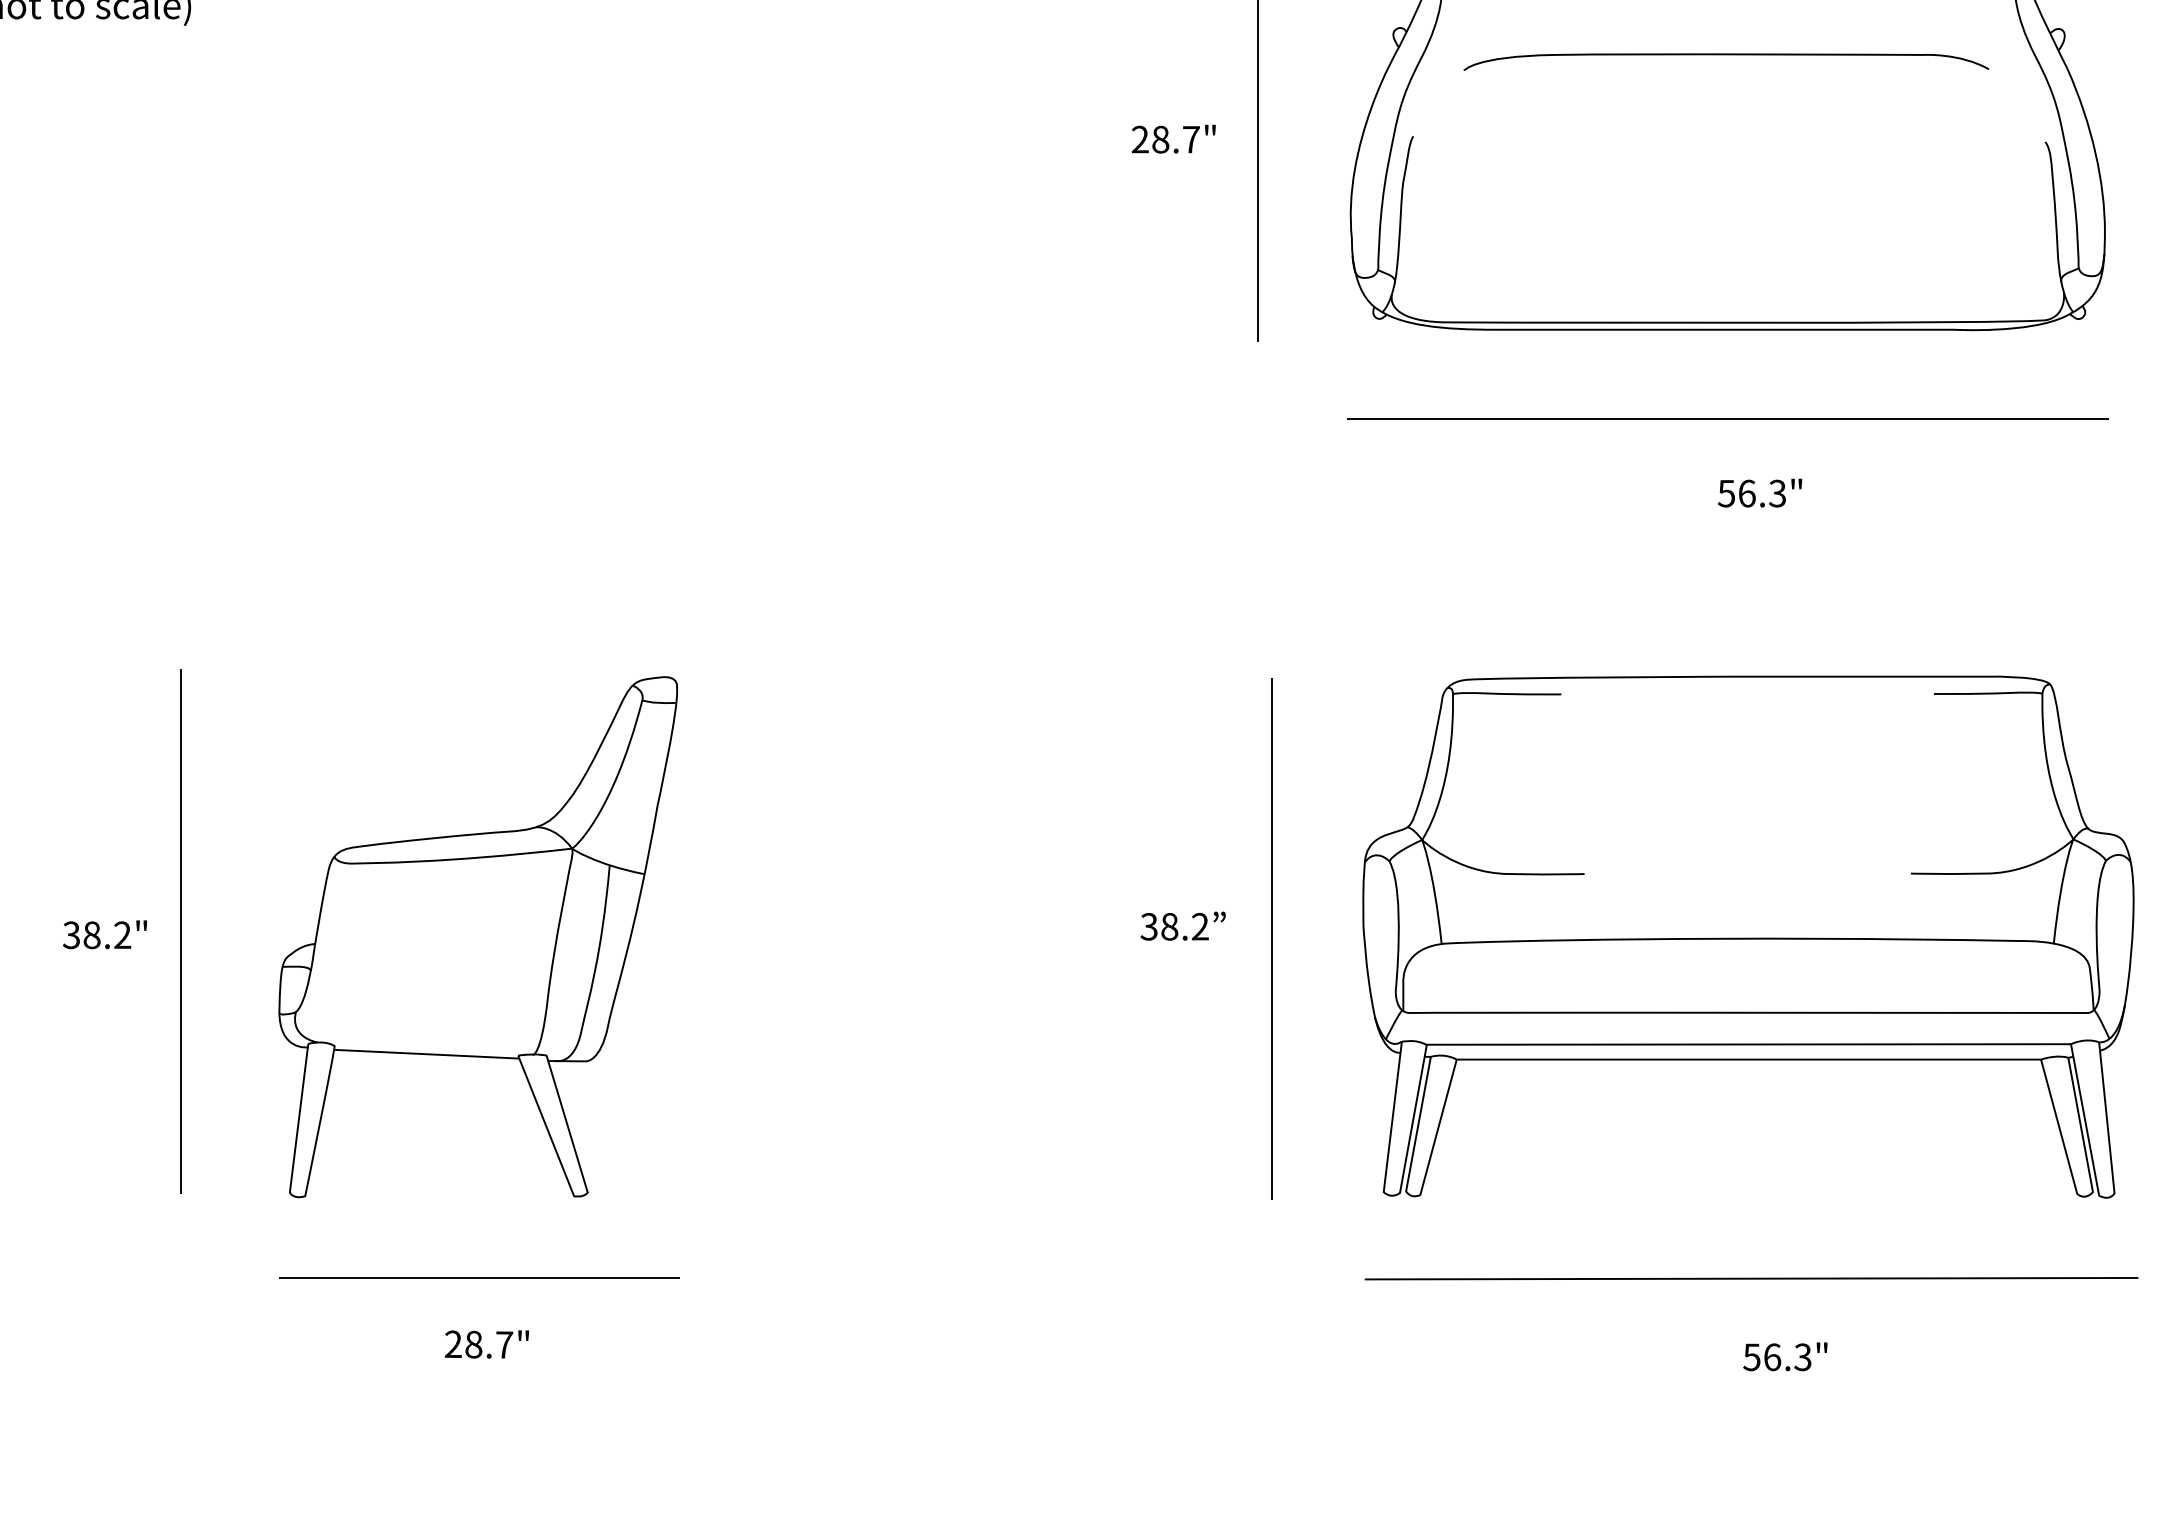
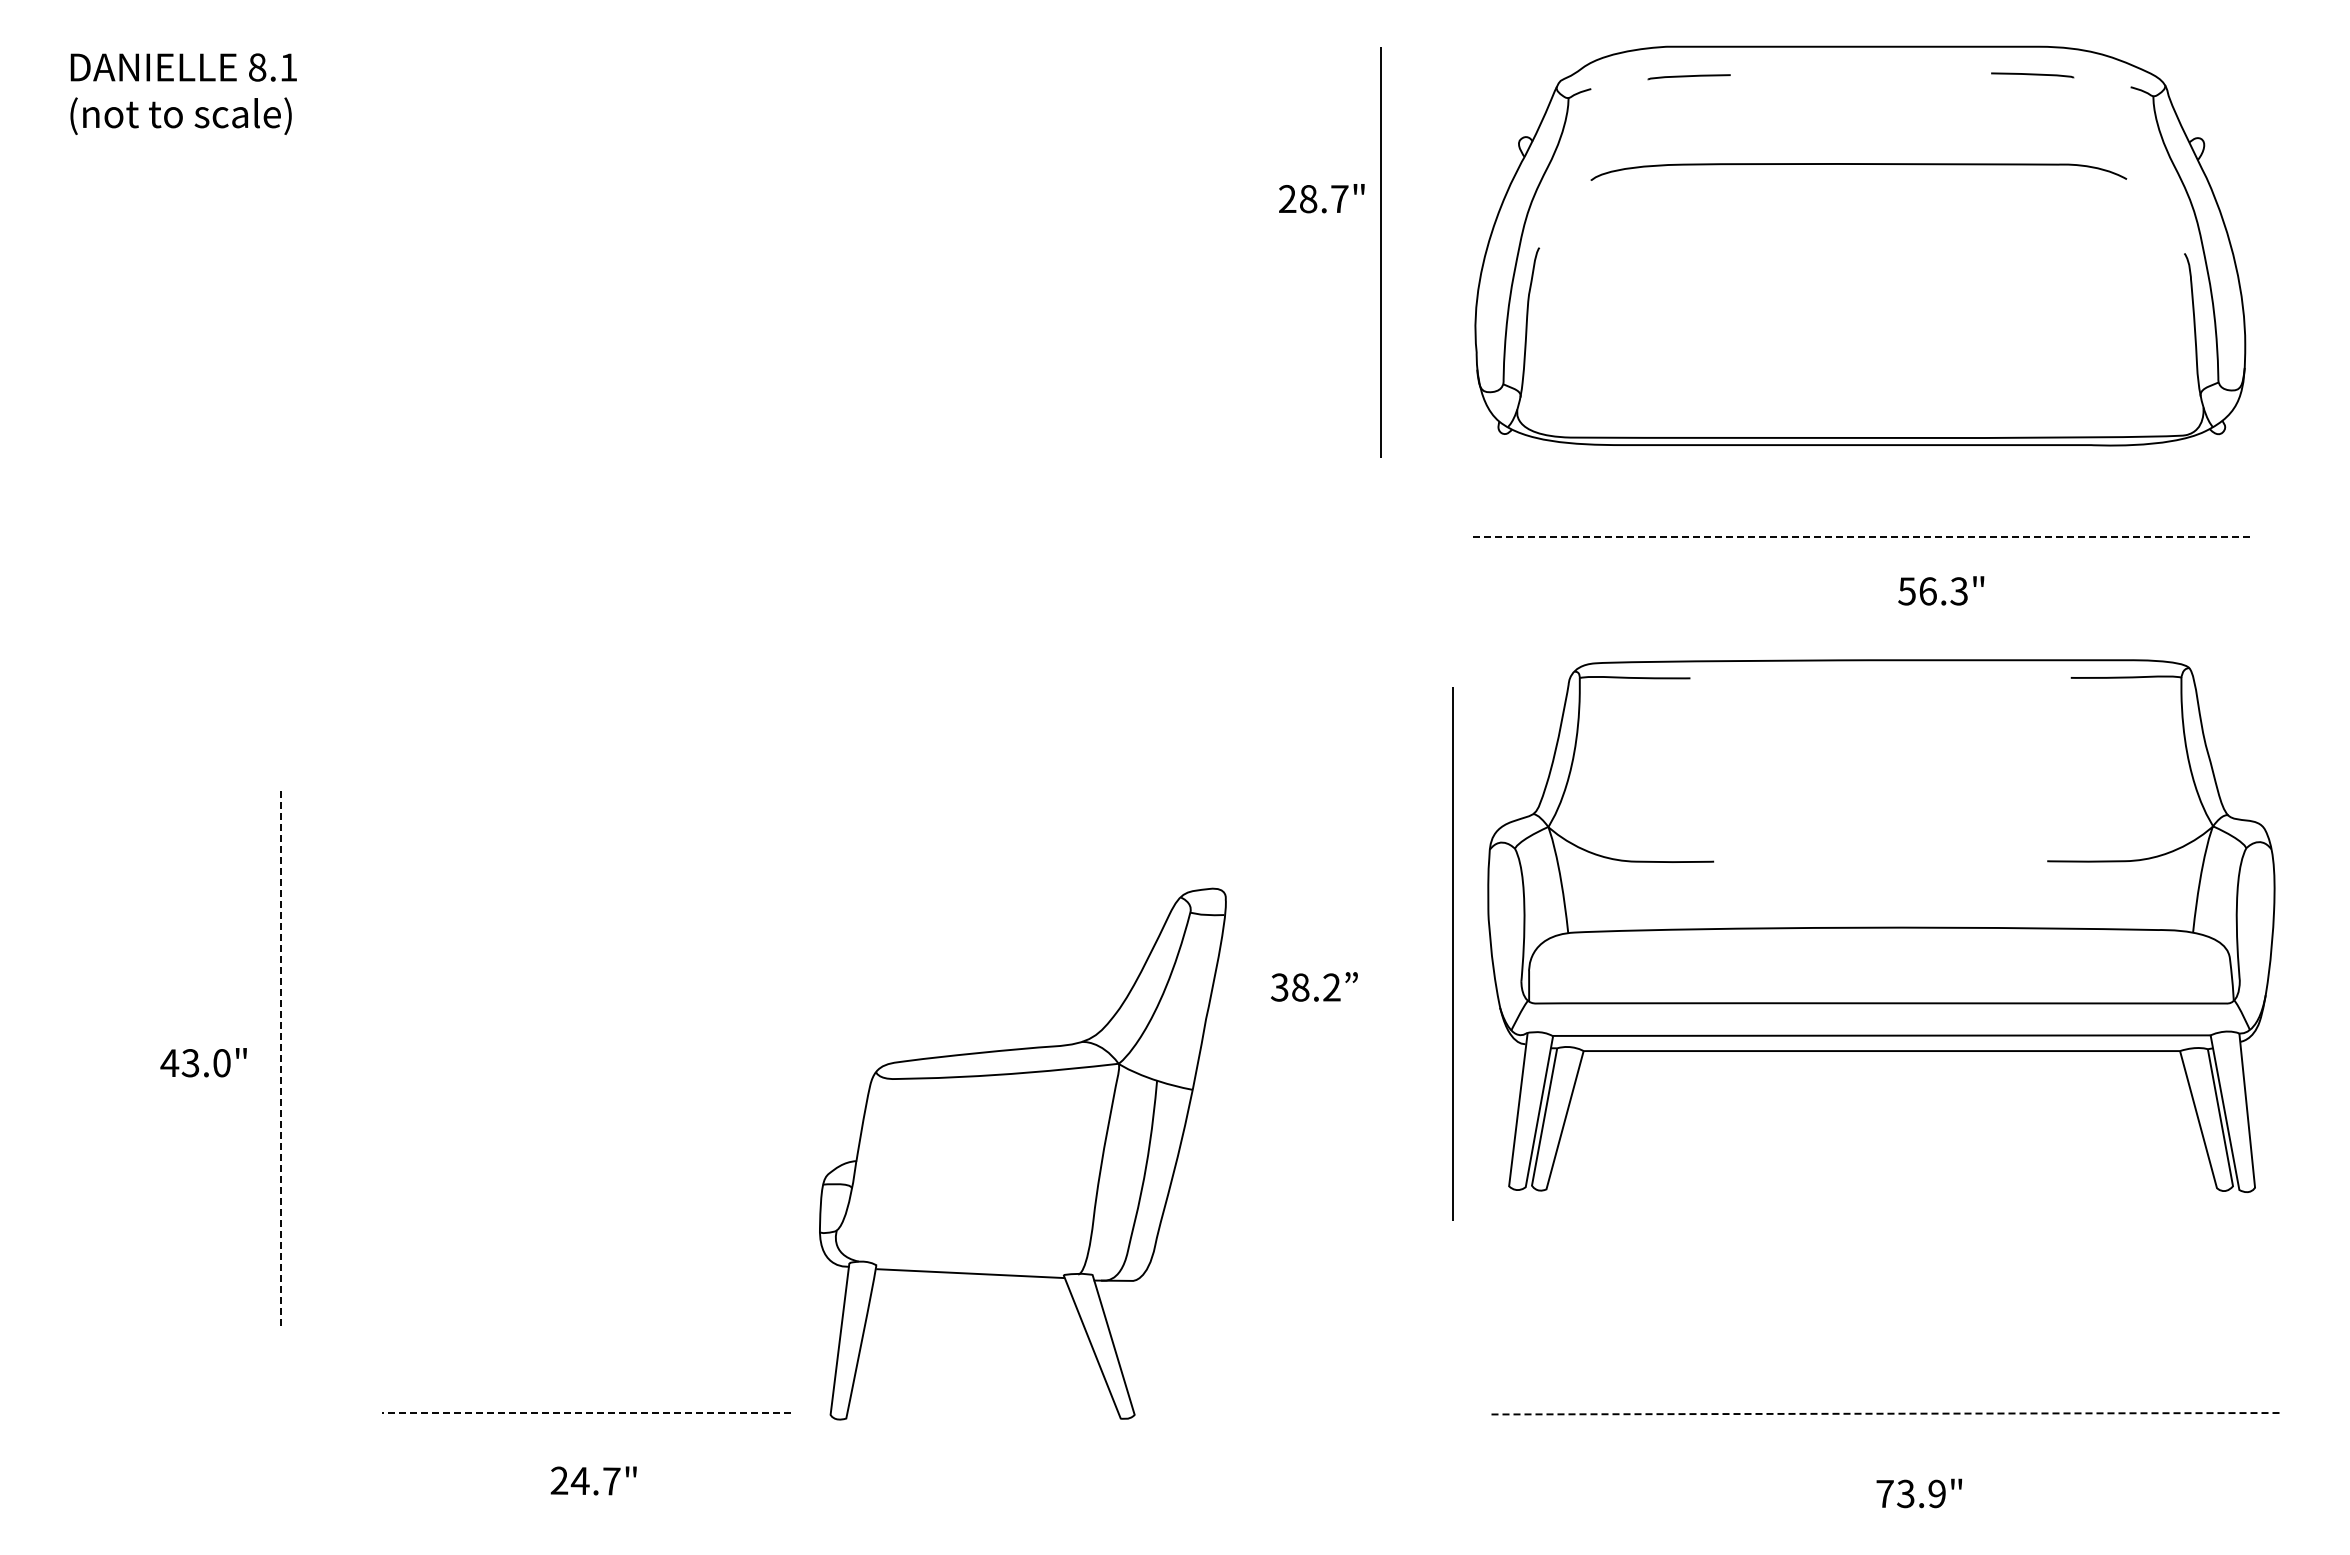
text: (1173, 139) -> (1321, 198), moved
line: (1727, 419) -> (1860, 536), solid -> dashed
text: (1760, 492) -> (1941, 590), moved
text: (1183, 925) -> (1314, 986), moved
line: (180, 931) -> (280, 1059), solid -> dashed
text: (96, 935) -> (195, 1063), 38.2" -> 43.0"
part: (477, 936) -> (1022, 1153), moved
part: (1748, 937) -> (1881, 926), moved
line: (1271, 938) -> (1452, 953), moved
line: (479, 1277) -> (586, 1412), solid -> dashed
line: (1751, 1278) -> (1884, 1413), solid -> dashed
text: (472, 1345) -> (579, 1481), 28.7" -> 24.7"
text: (1776, 1356) -> (1910, 1493), 56.3" -> 73.9"

